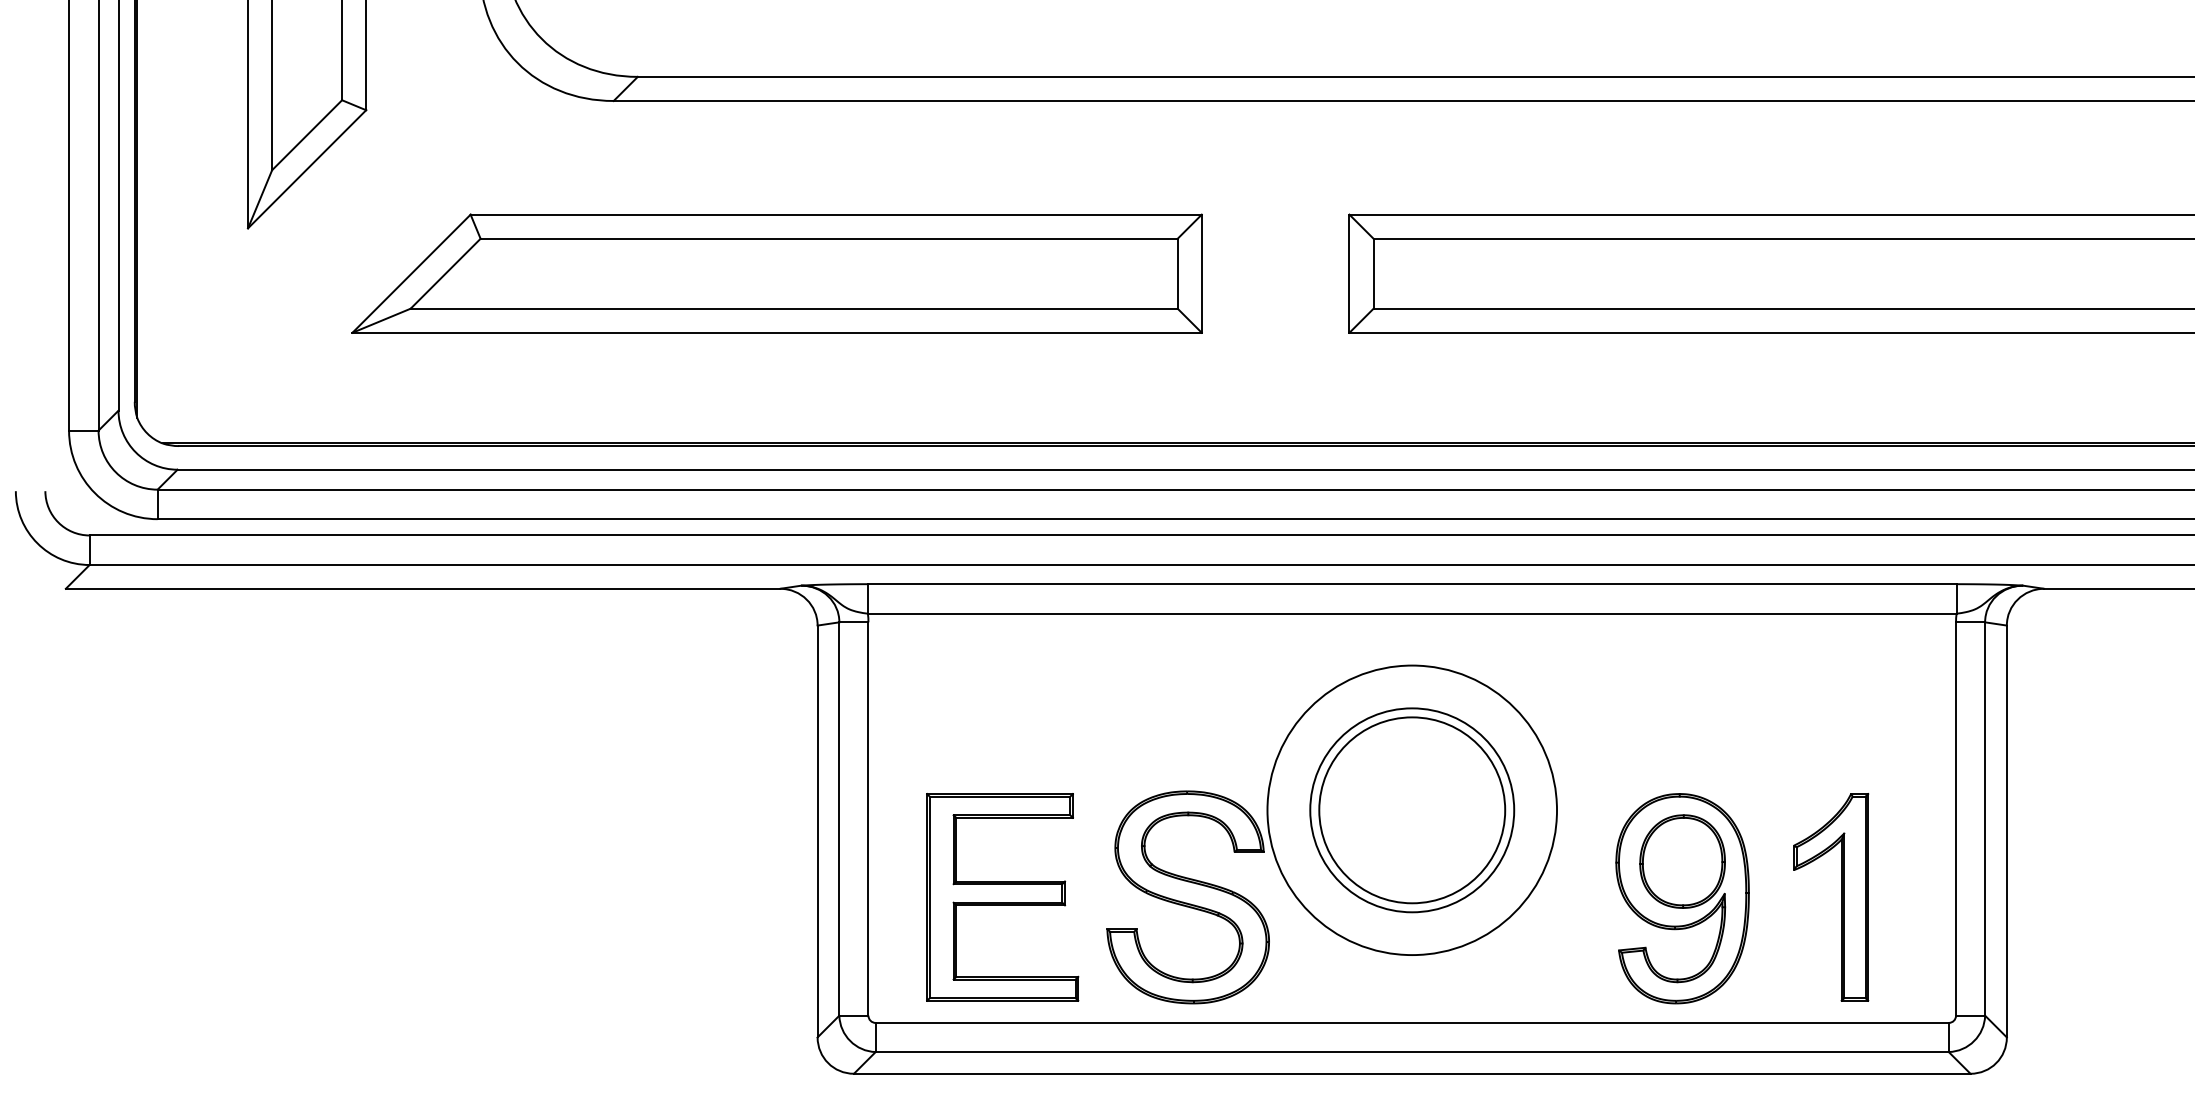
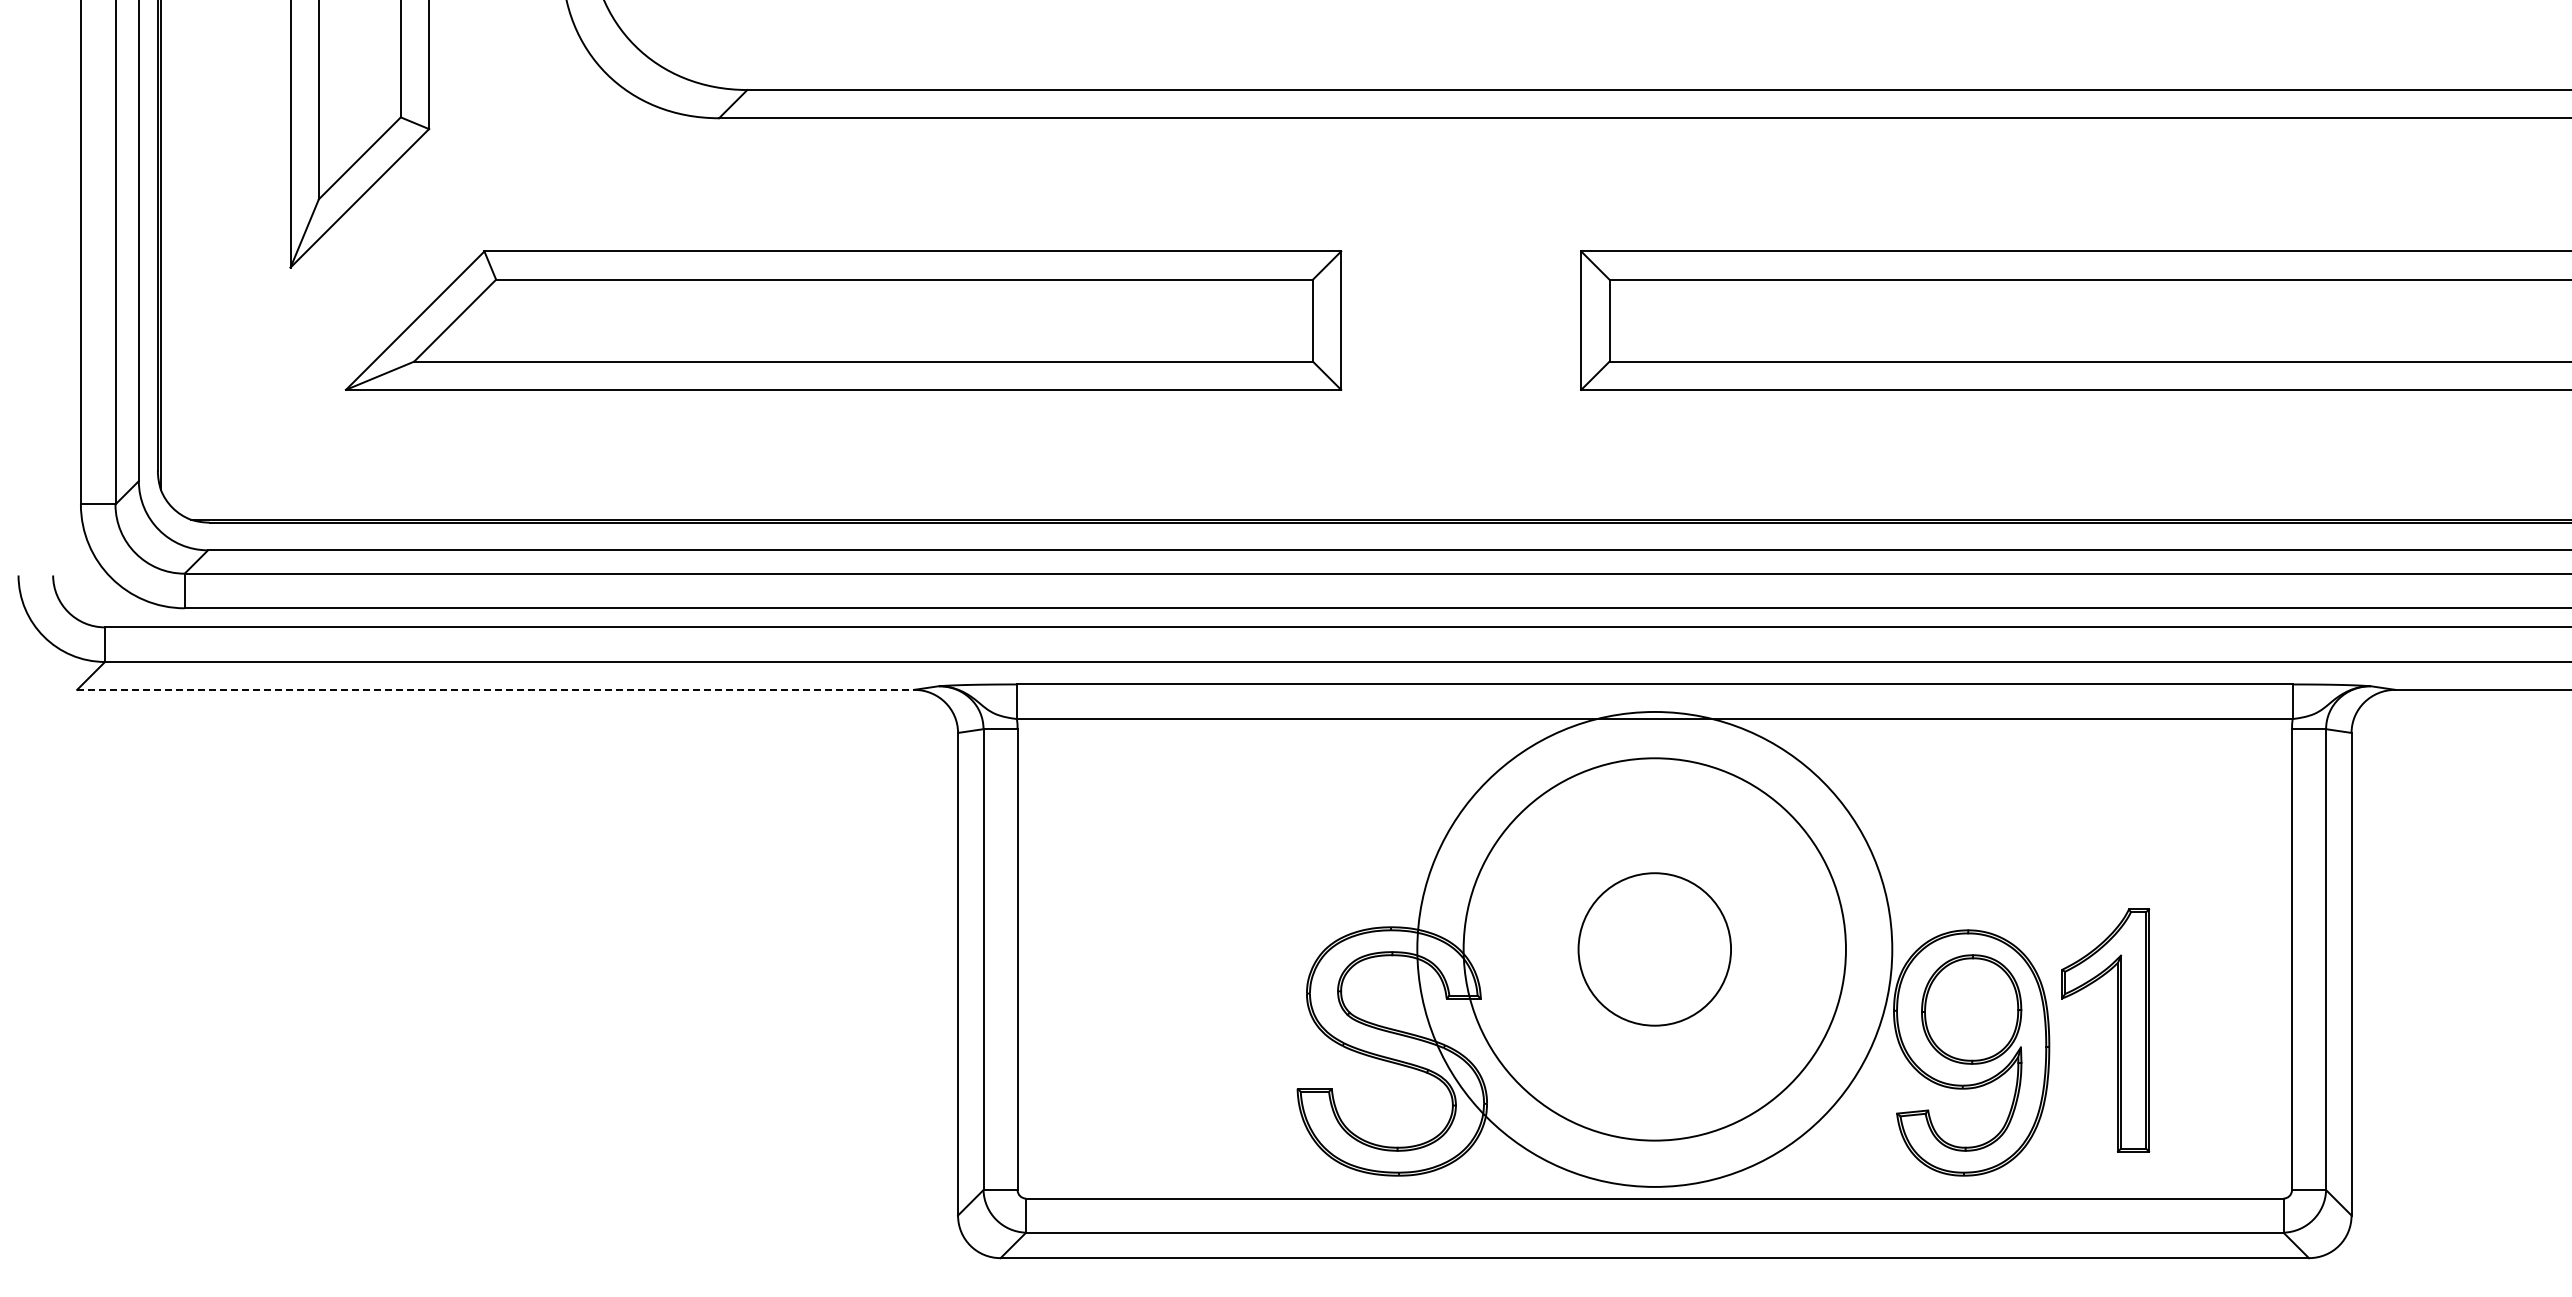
part: (777, 273) -> (843, 320), moved
line: (422, 588) -> (495, 689), solid -> dashed
circle: (1411, 809) -> (1654, 948), size x1.6
circle: (1411, 810) -> (1654, 949), size x0.7
circle: (1411, 810) -> (1654, 949), size x1.4
part: (1002, 897) -> (1174, 1051), removed
part: (1841, 897) -> (2117, 1030), moved

